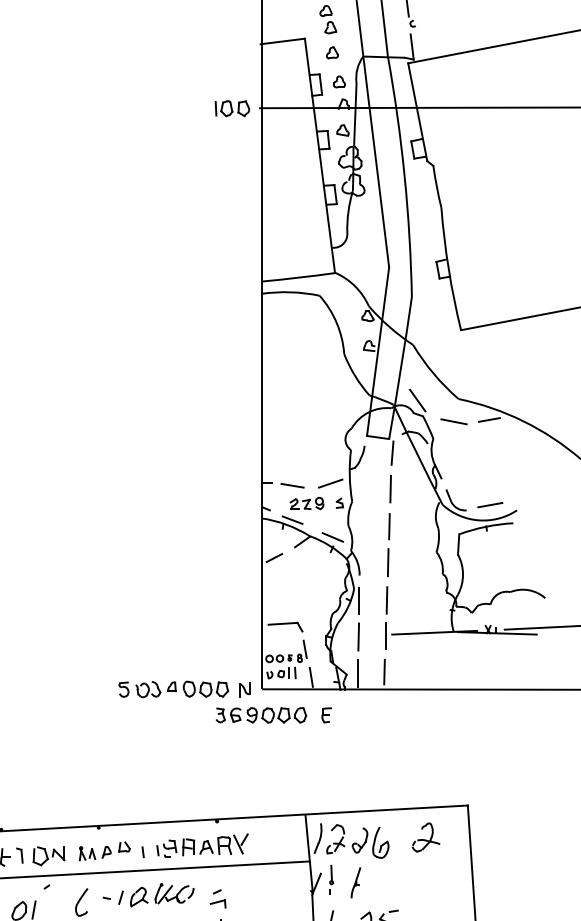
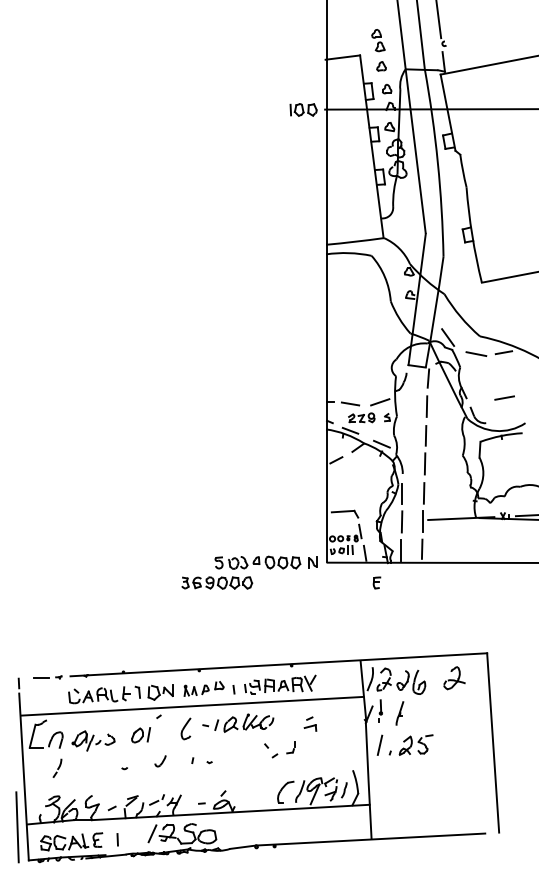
line: (490, 504) -> (504, 397), moved
part: (261, 714) -> (217, 582), moved
part: (218, 898) -> (310, 723), moved

